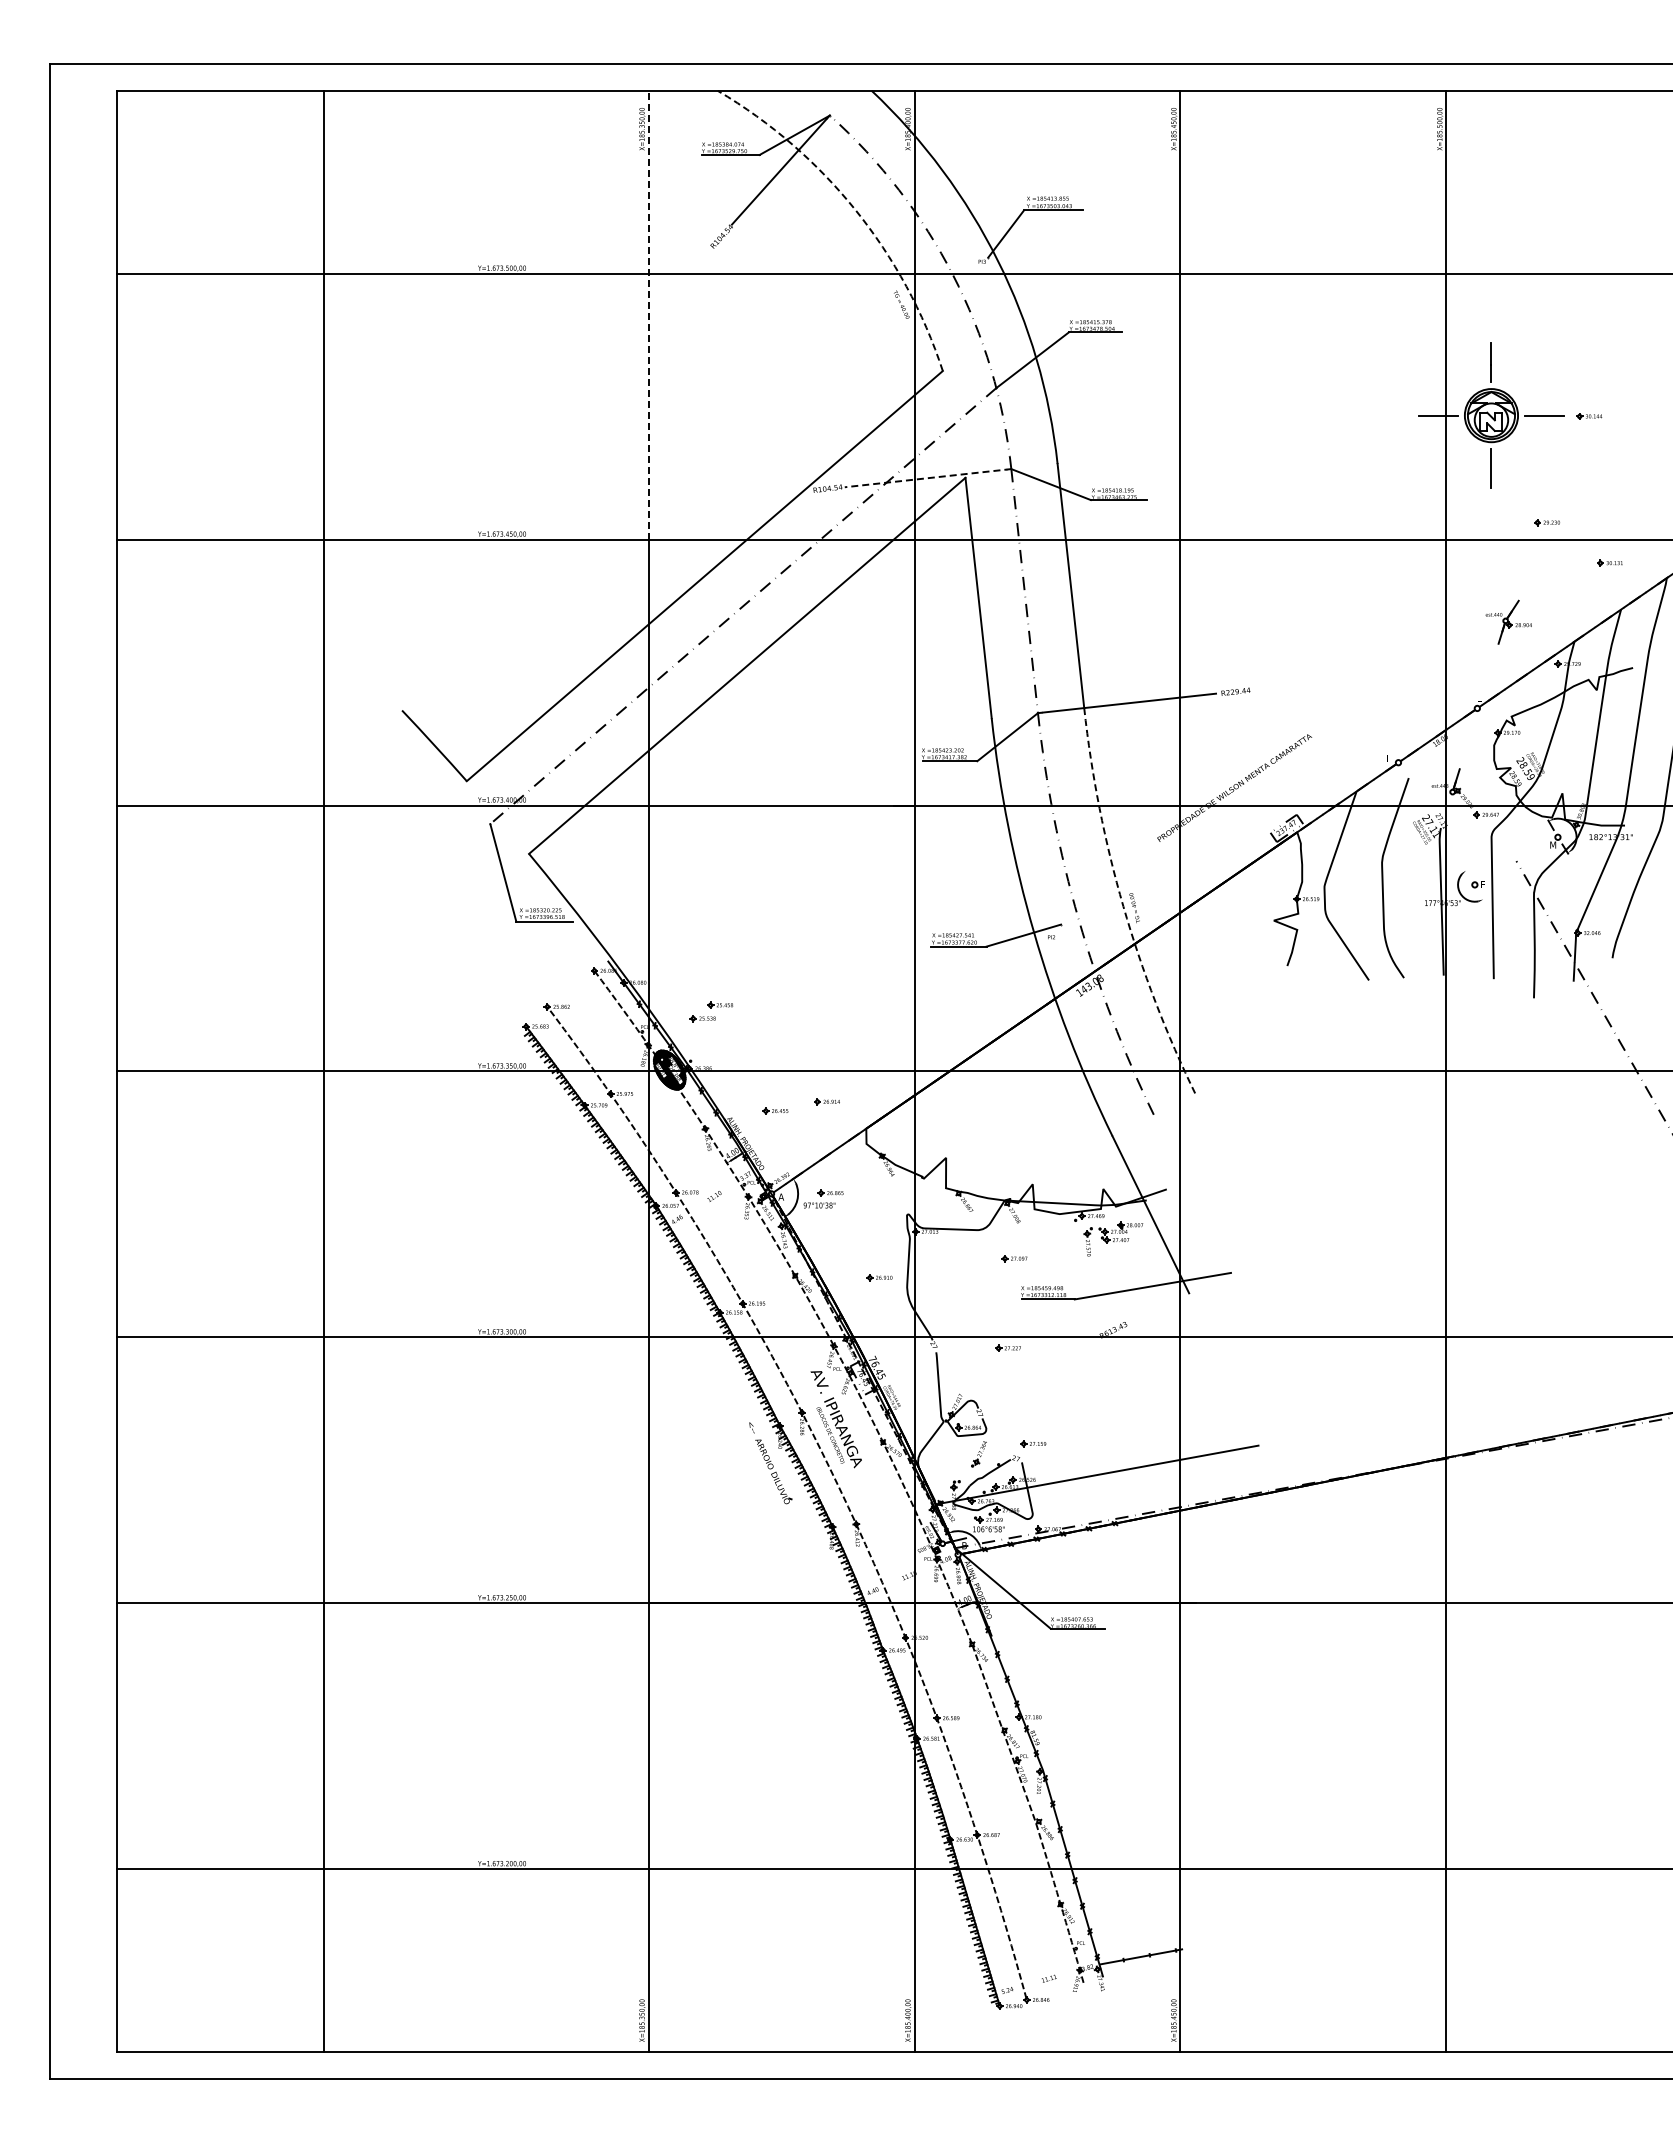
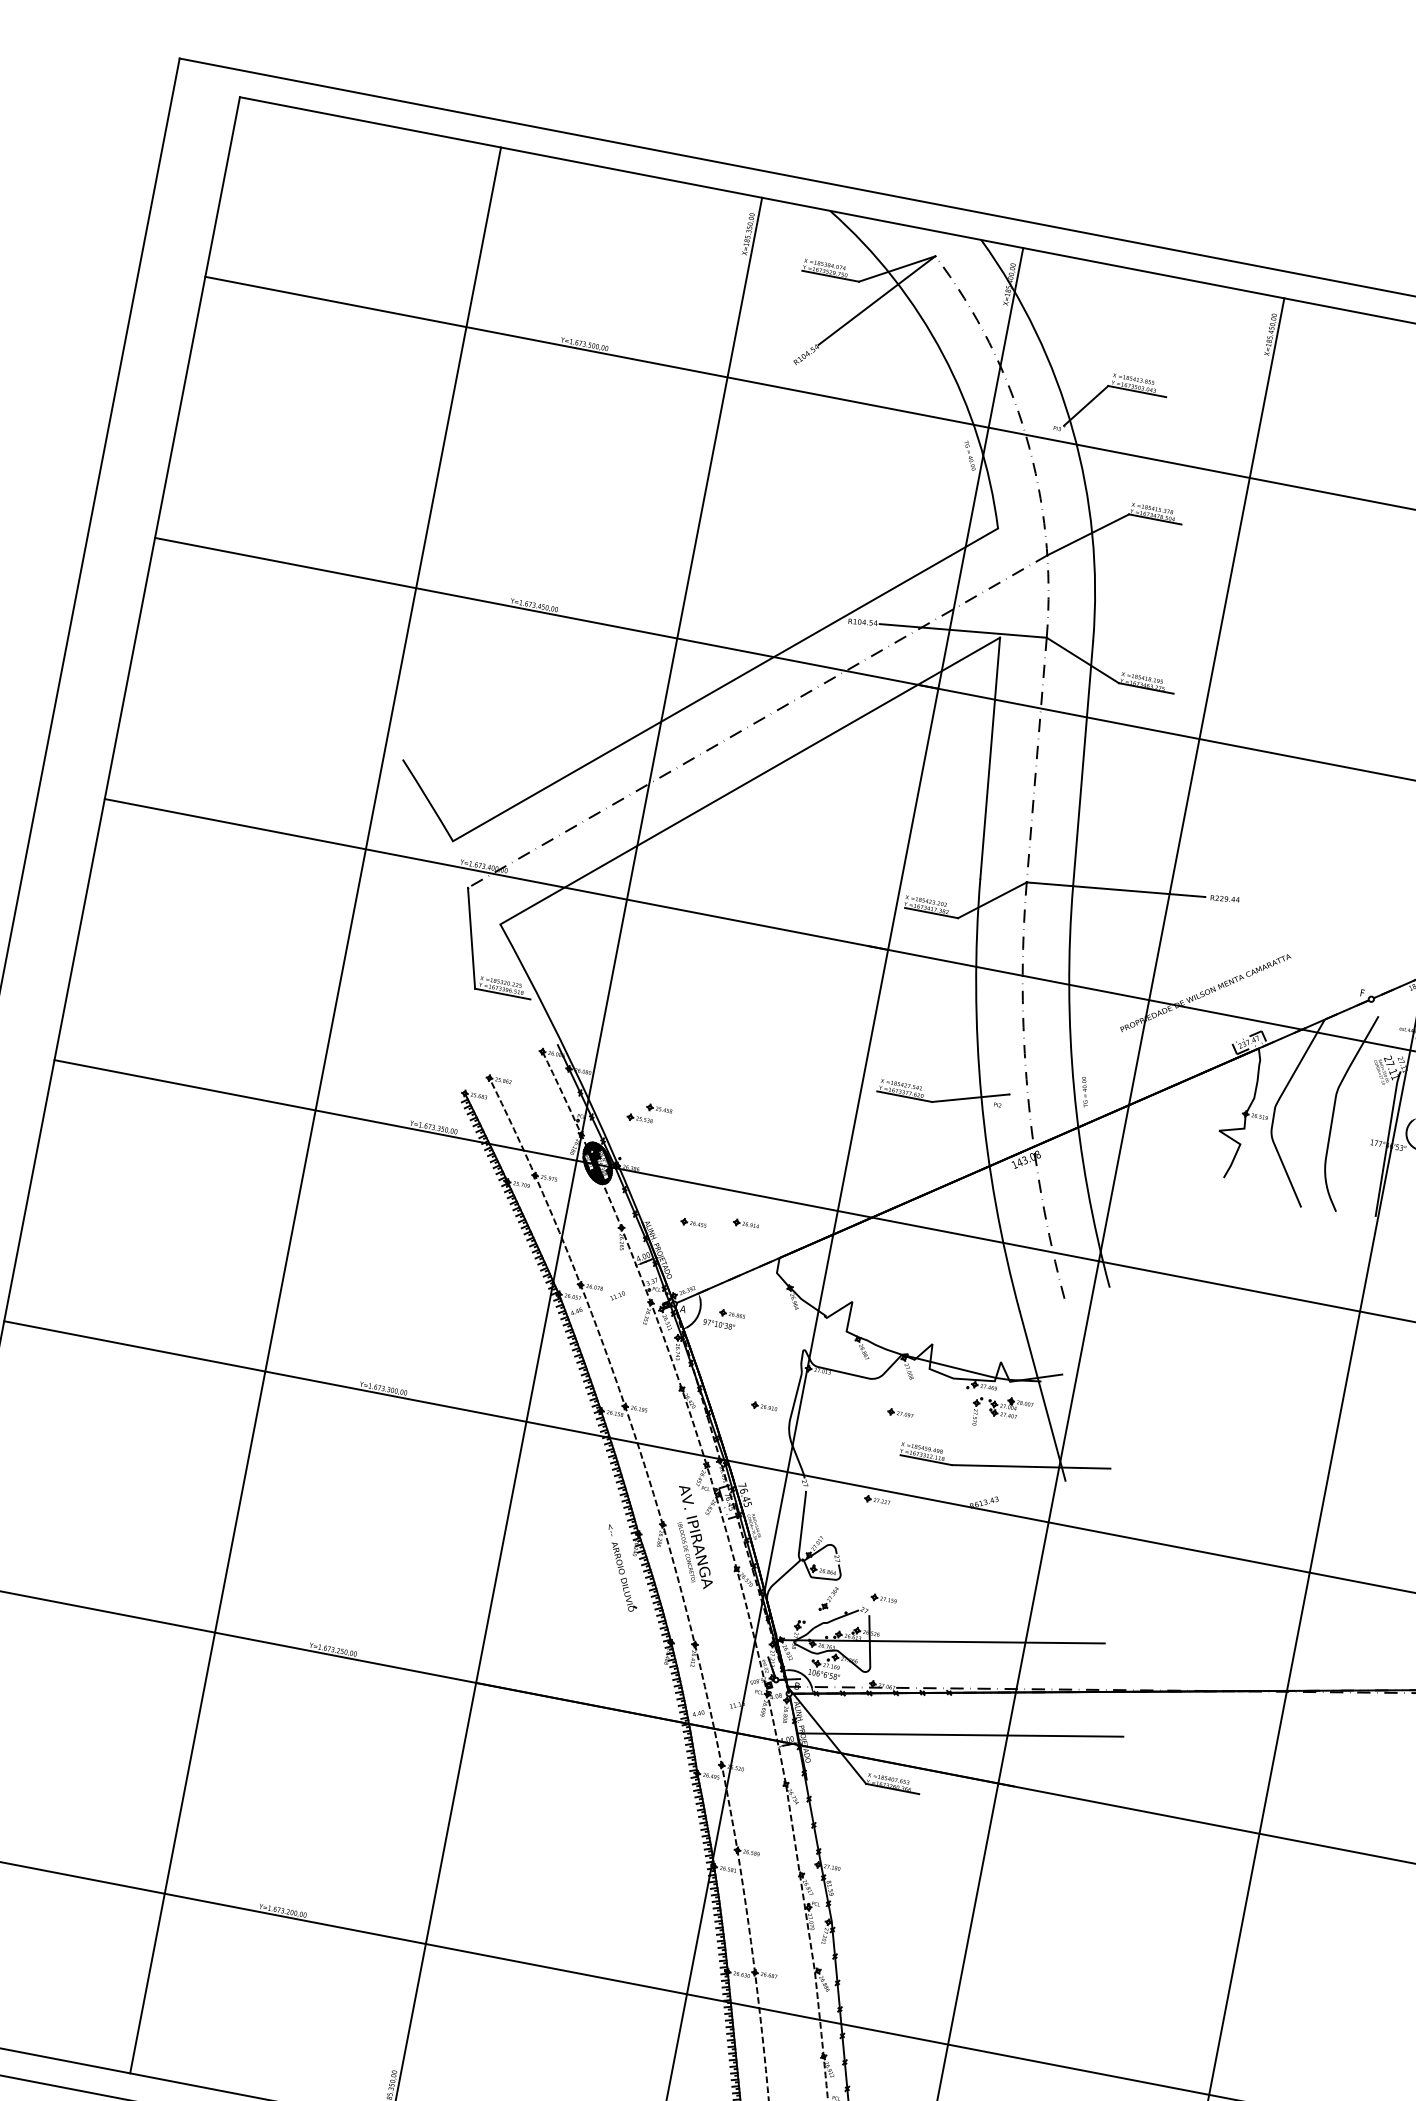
arc: (855, 210) -> (942, 354), dashed -> solid
line: (648, 314) -> (719, 417), dashed -> solid
line: (928, 478) -> (963, 631), dashed -> solid
arc: (1123, 906) -> (1074, 1088), dashed -> solid
line: (323, 1071) -> (315, 1110), moved
line: (1133, 1562) -> (959, 1734), added

